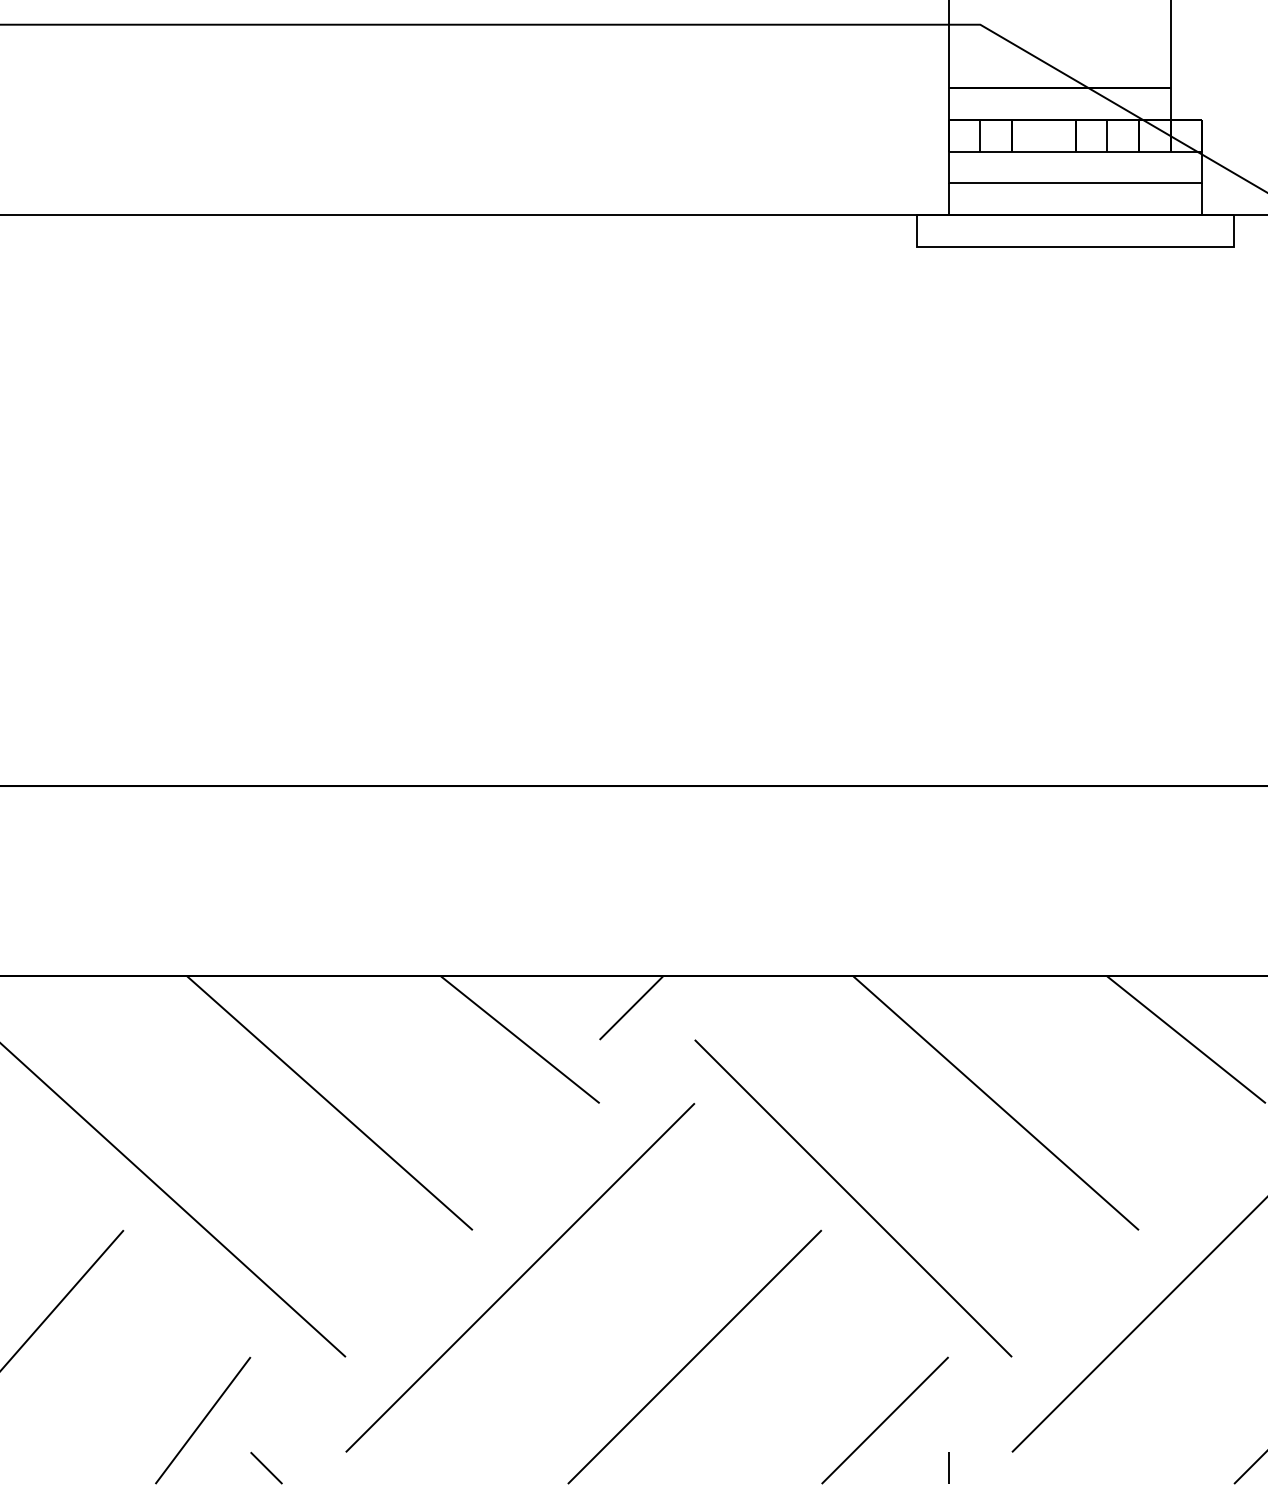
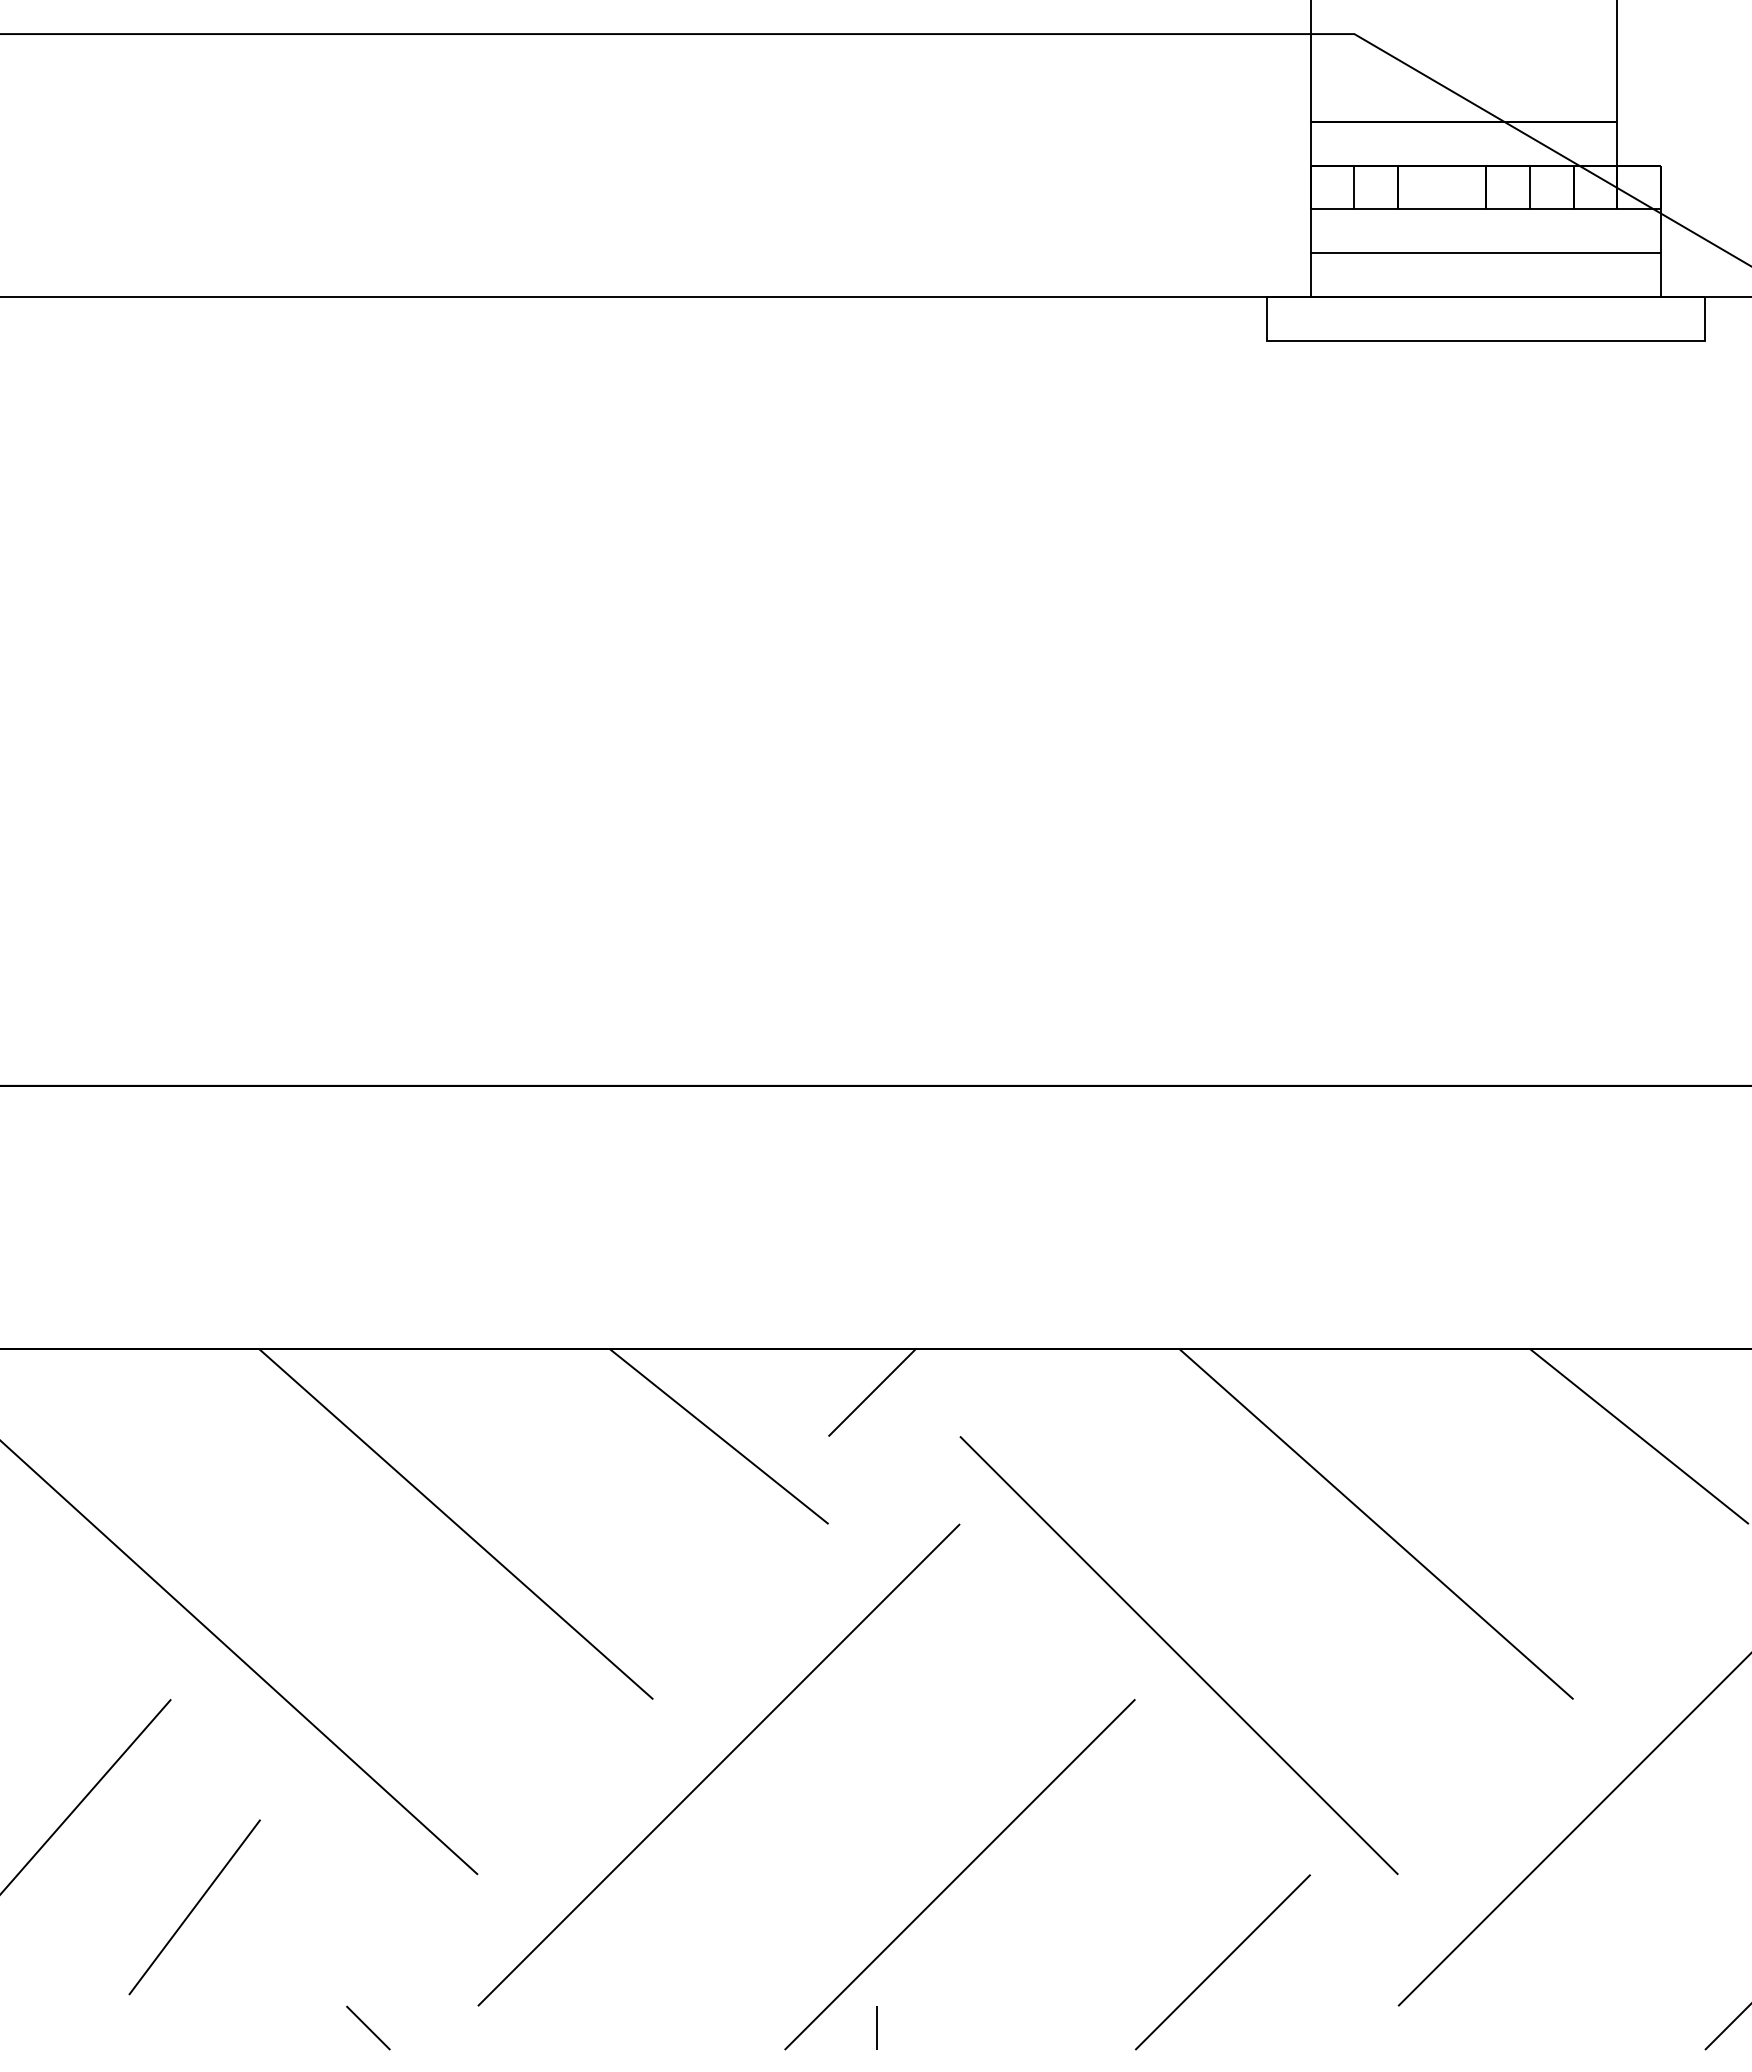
line: (202, 1420) -> (194, 1907), moved
line: (948, 1467) -> (876, 2027), moved

